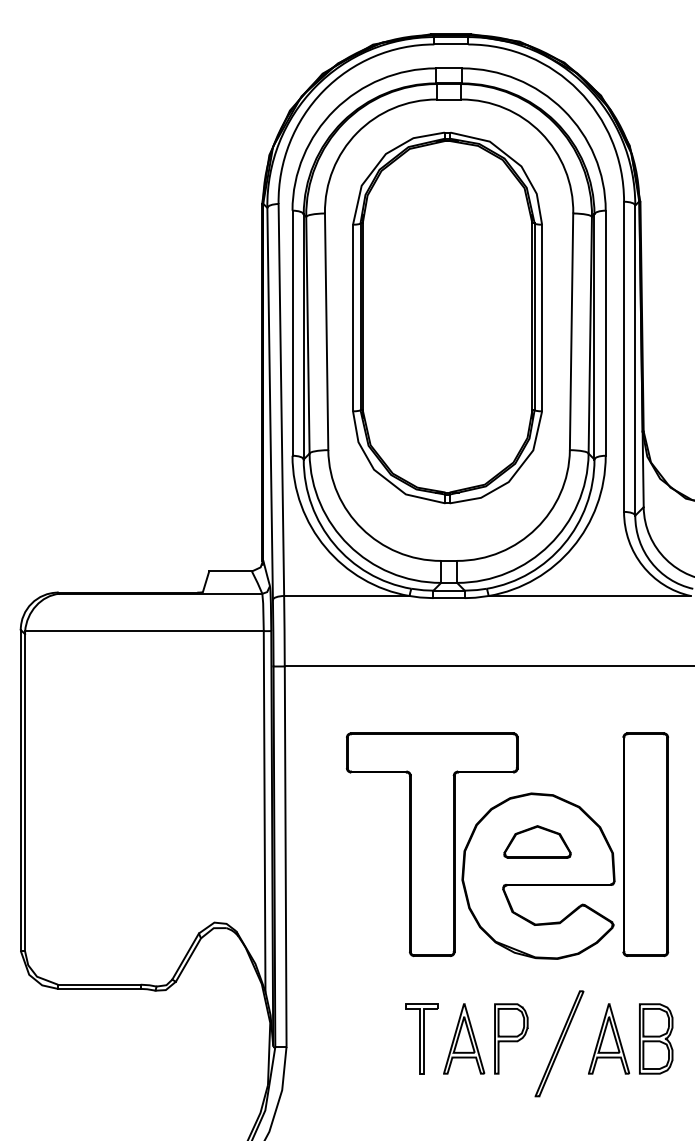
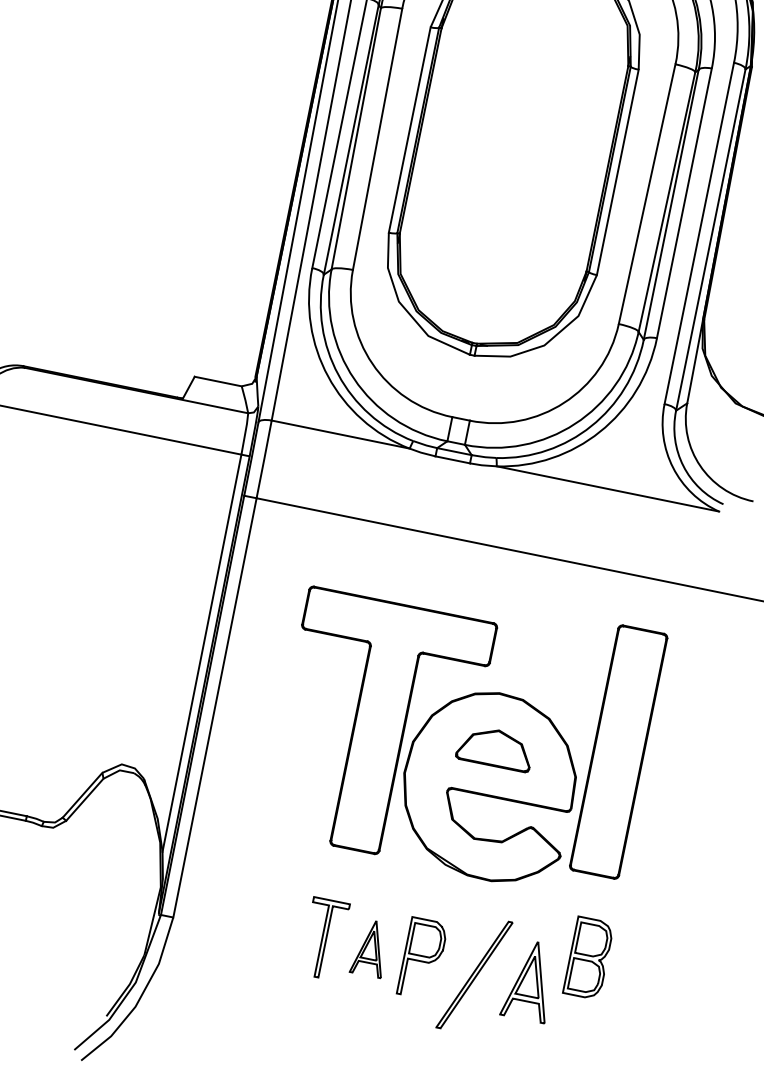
part: (645, 844) -> (618, 751), moved
part: (464, 1038) -> (371, 947), size x0.7
part: (656, 1038) -> (589, 957), moved

